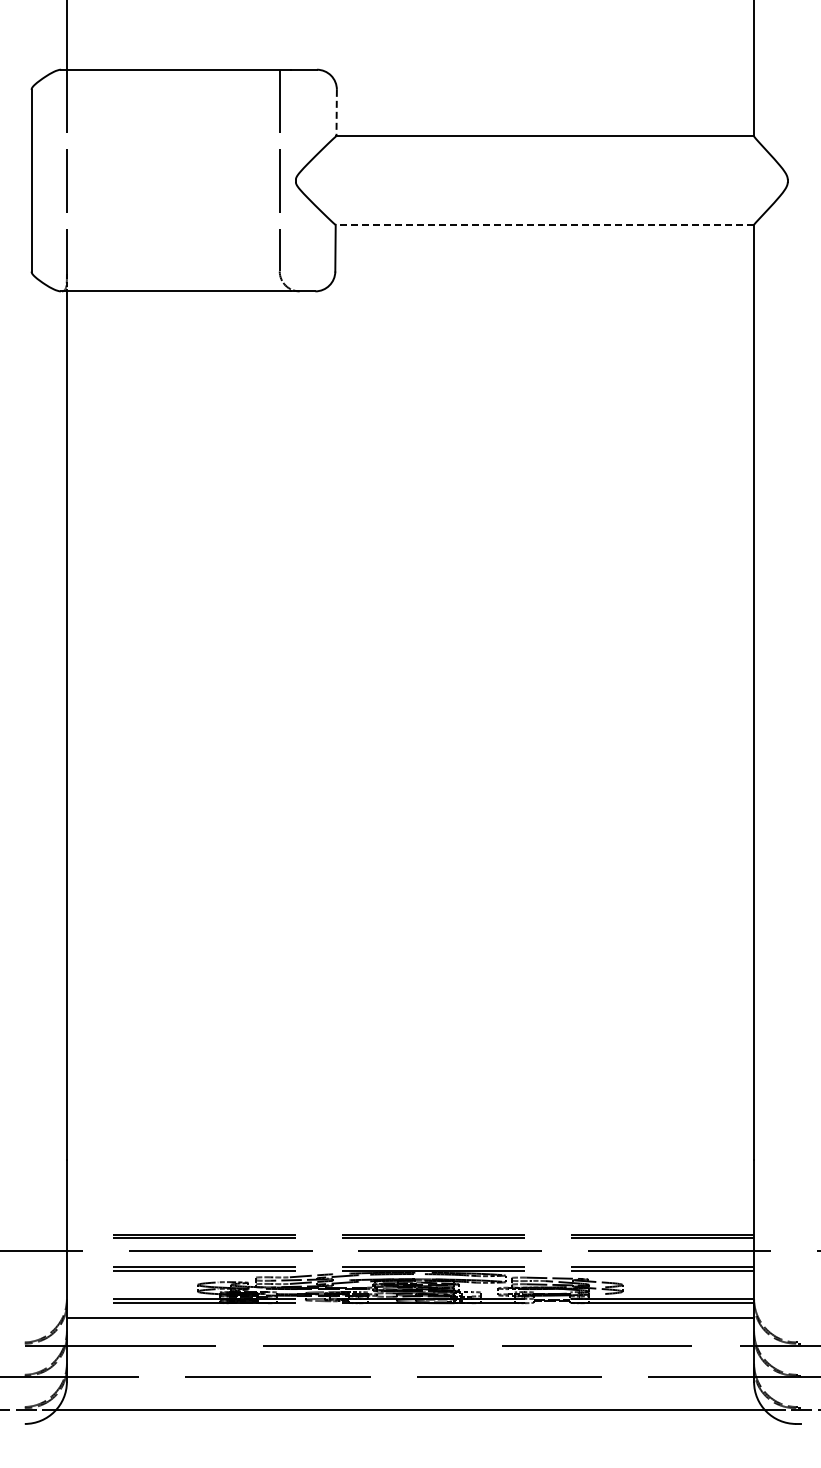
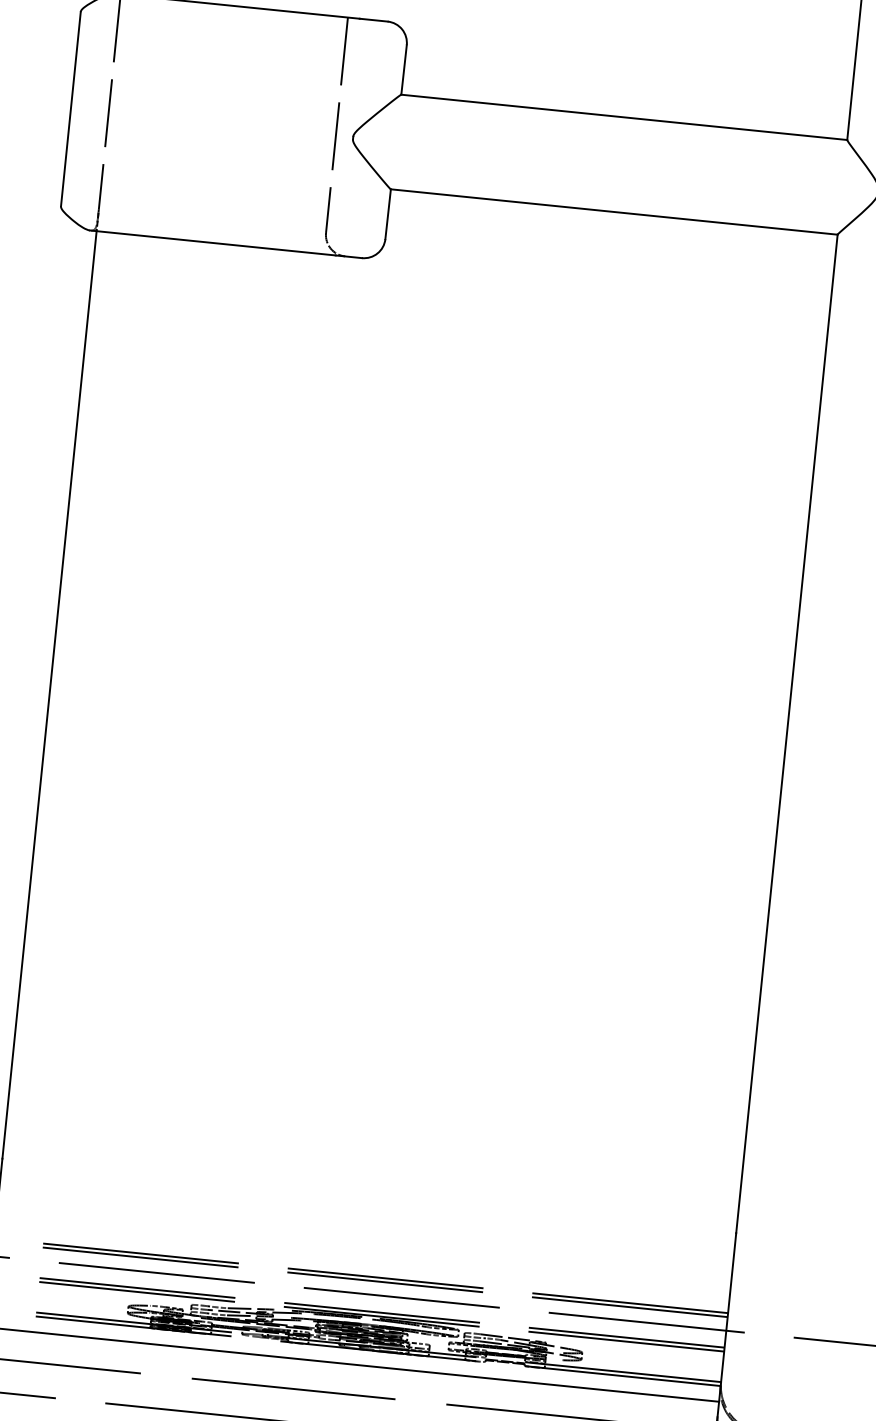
line: (336, 113) -> (403, 70), dashed -> solid
line: (544, 224) -> (613, 211), dashed -> solid

